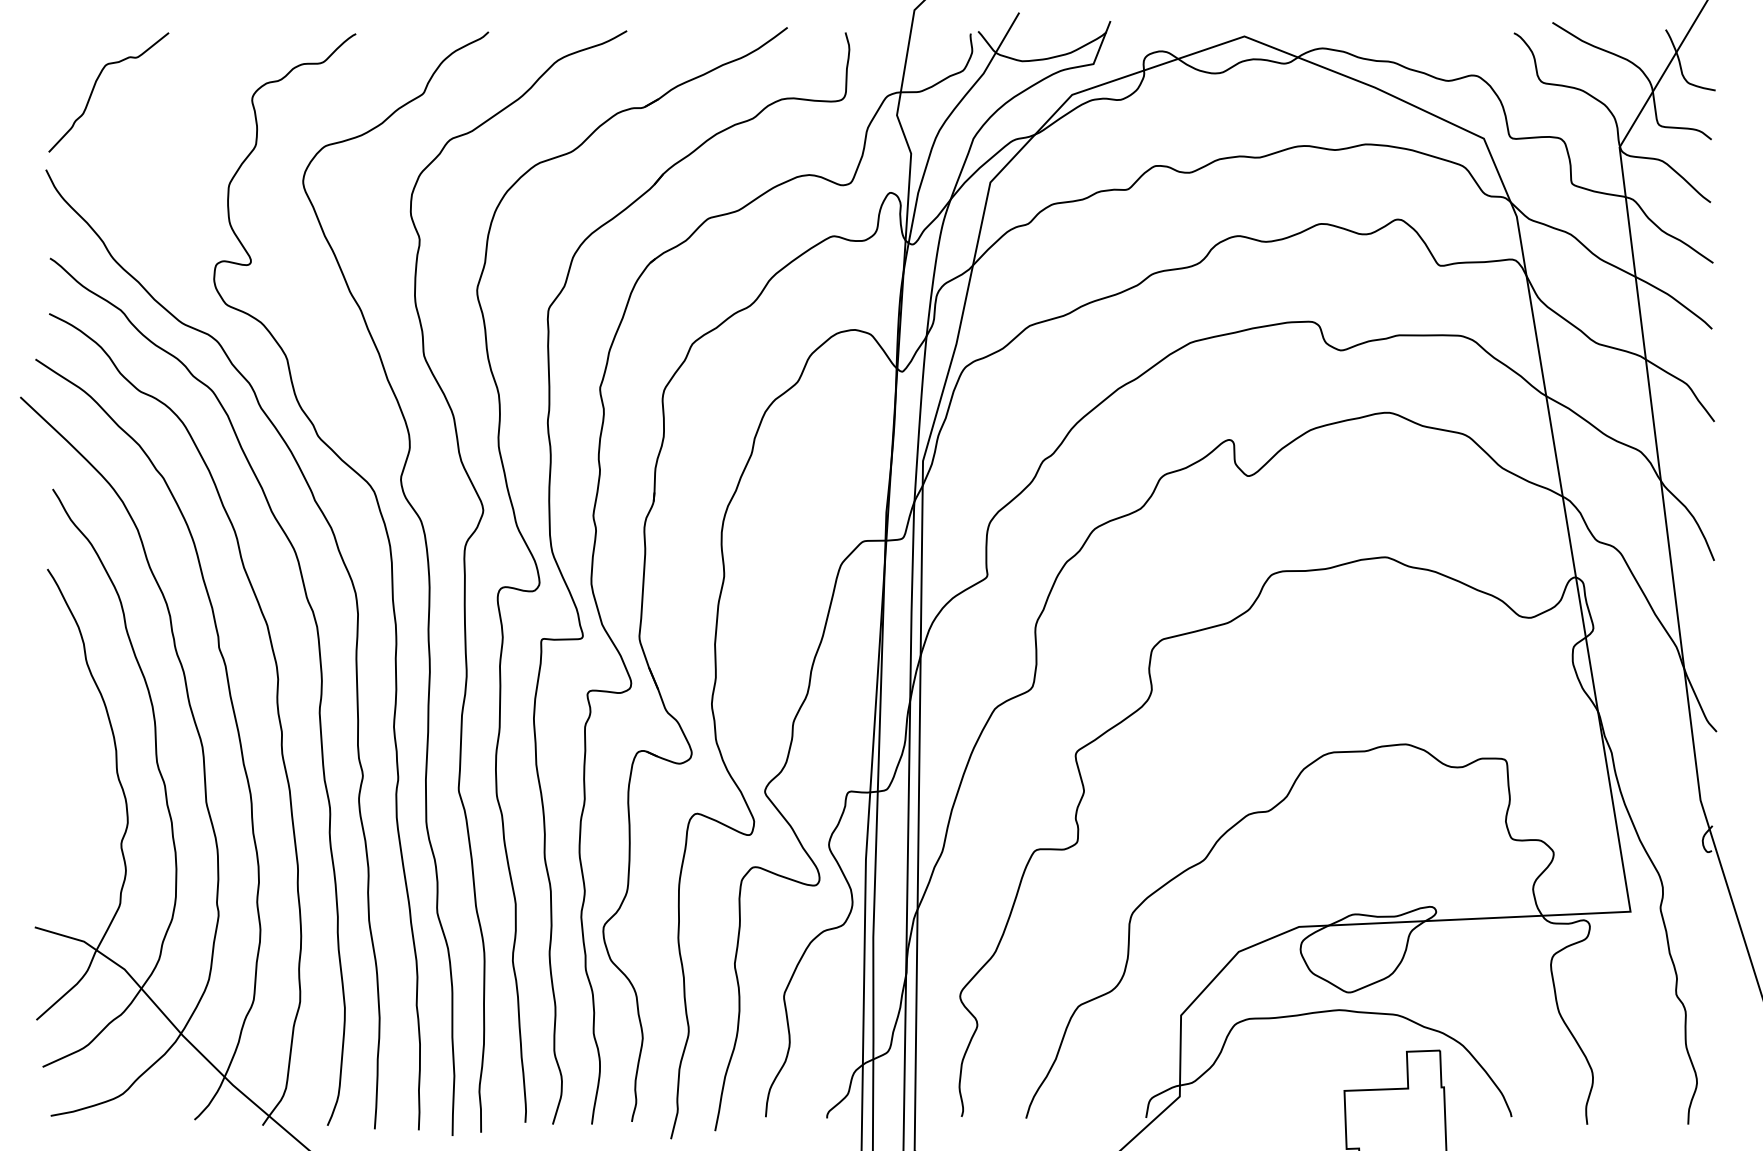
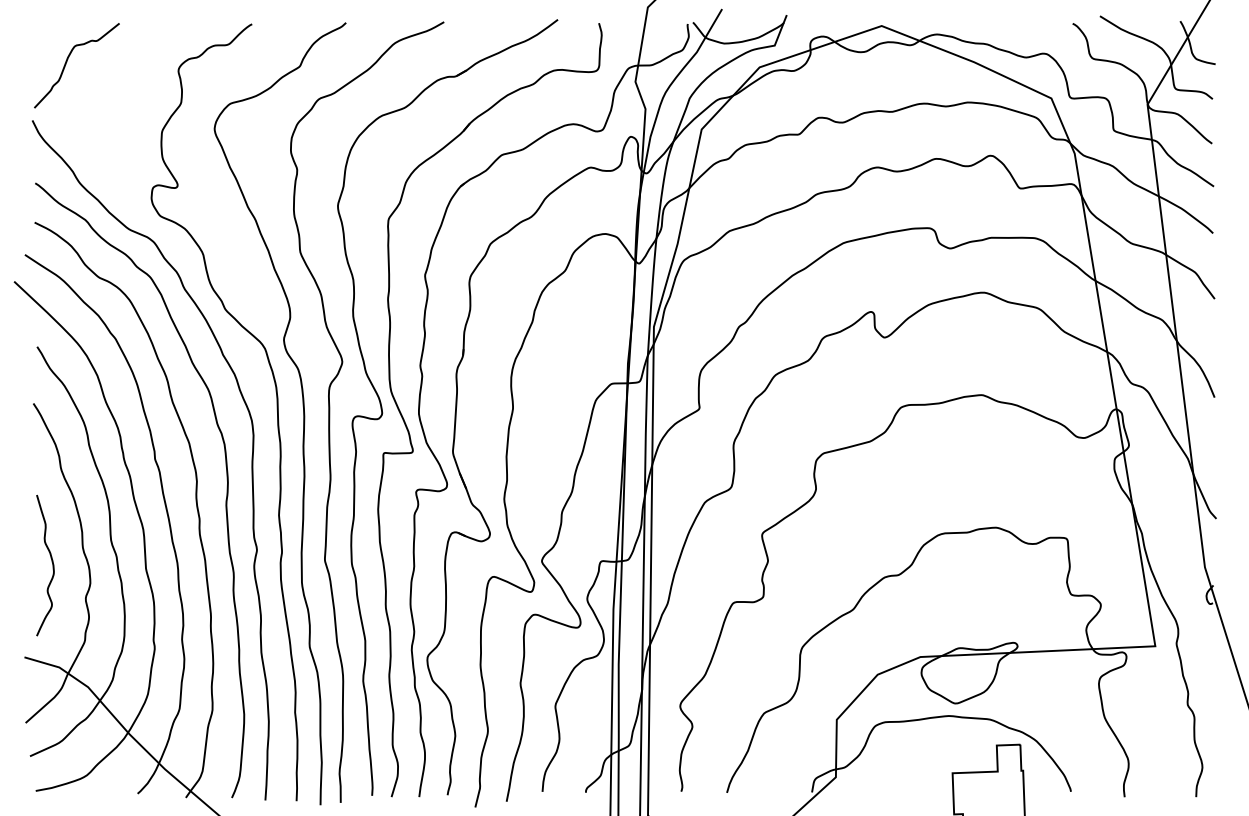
curve: (72, 793) -> (51, 562), added

